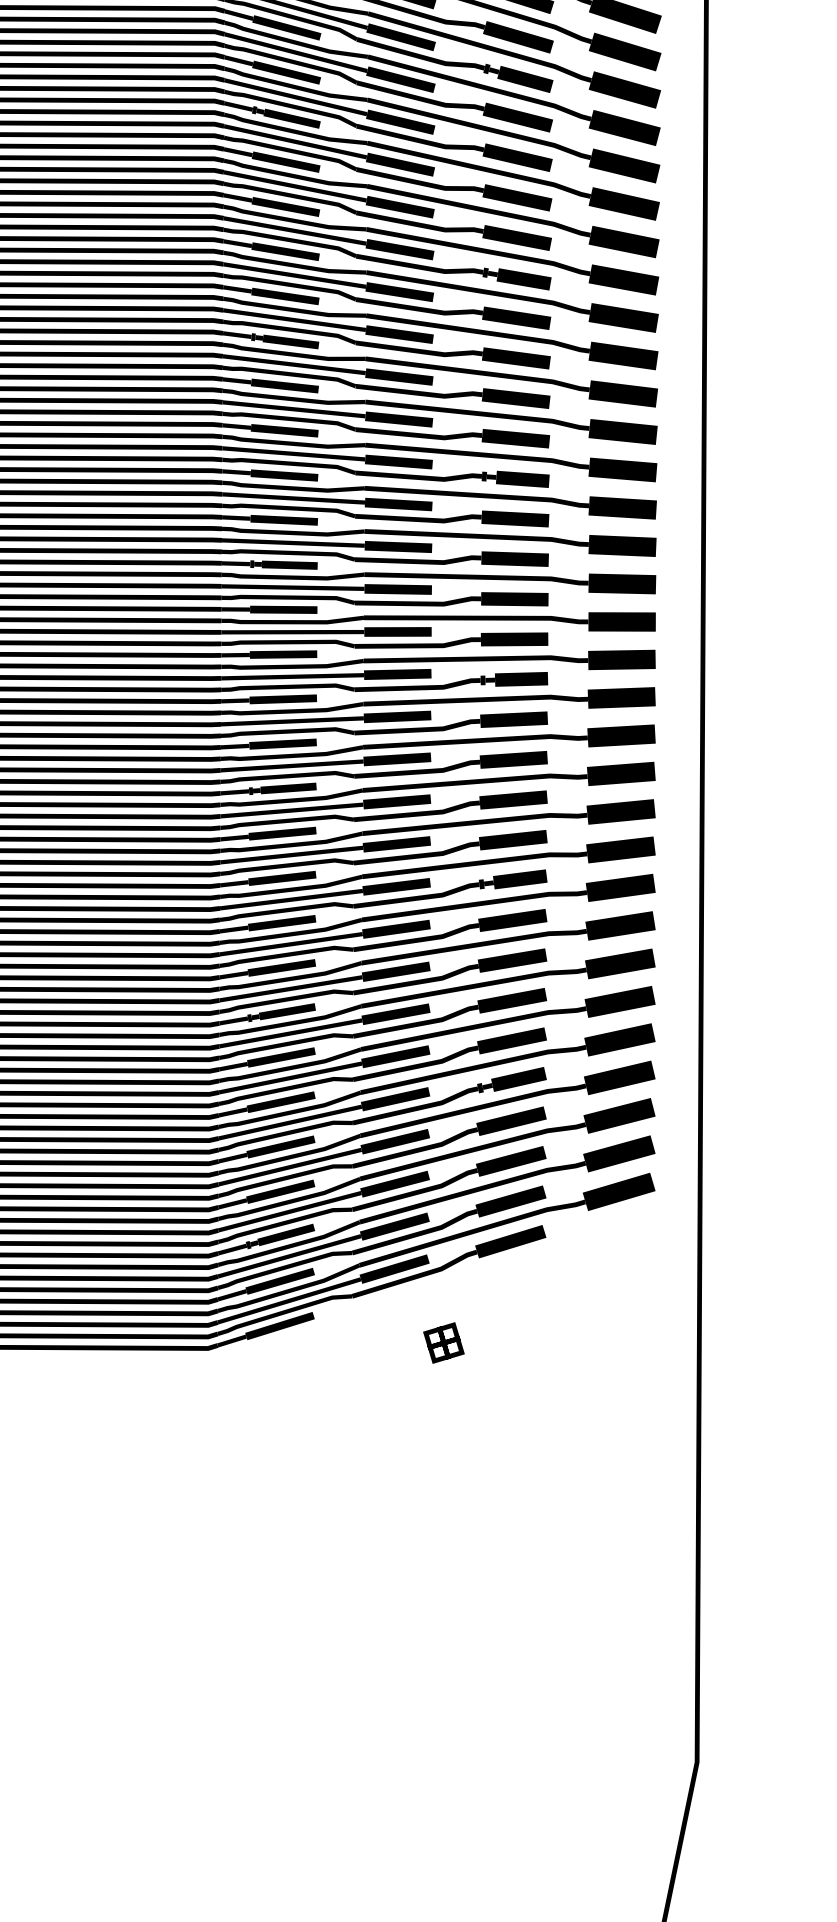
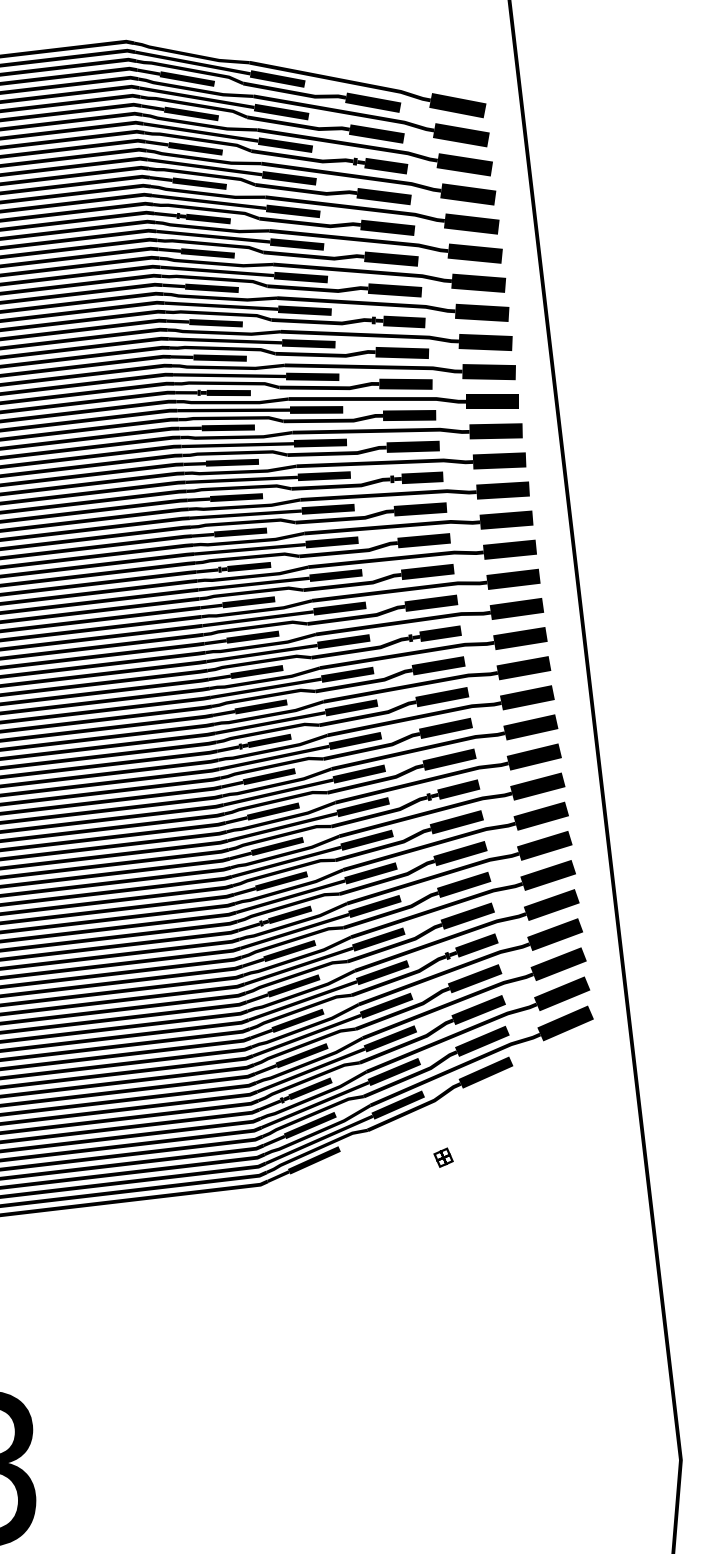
part: (443, 1342) -> (443, 1157), size x0.6

